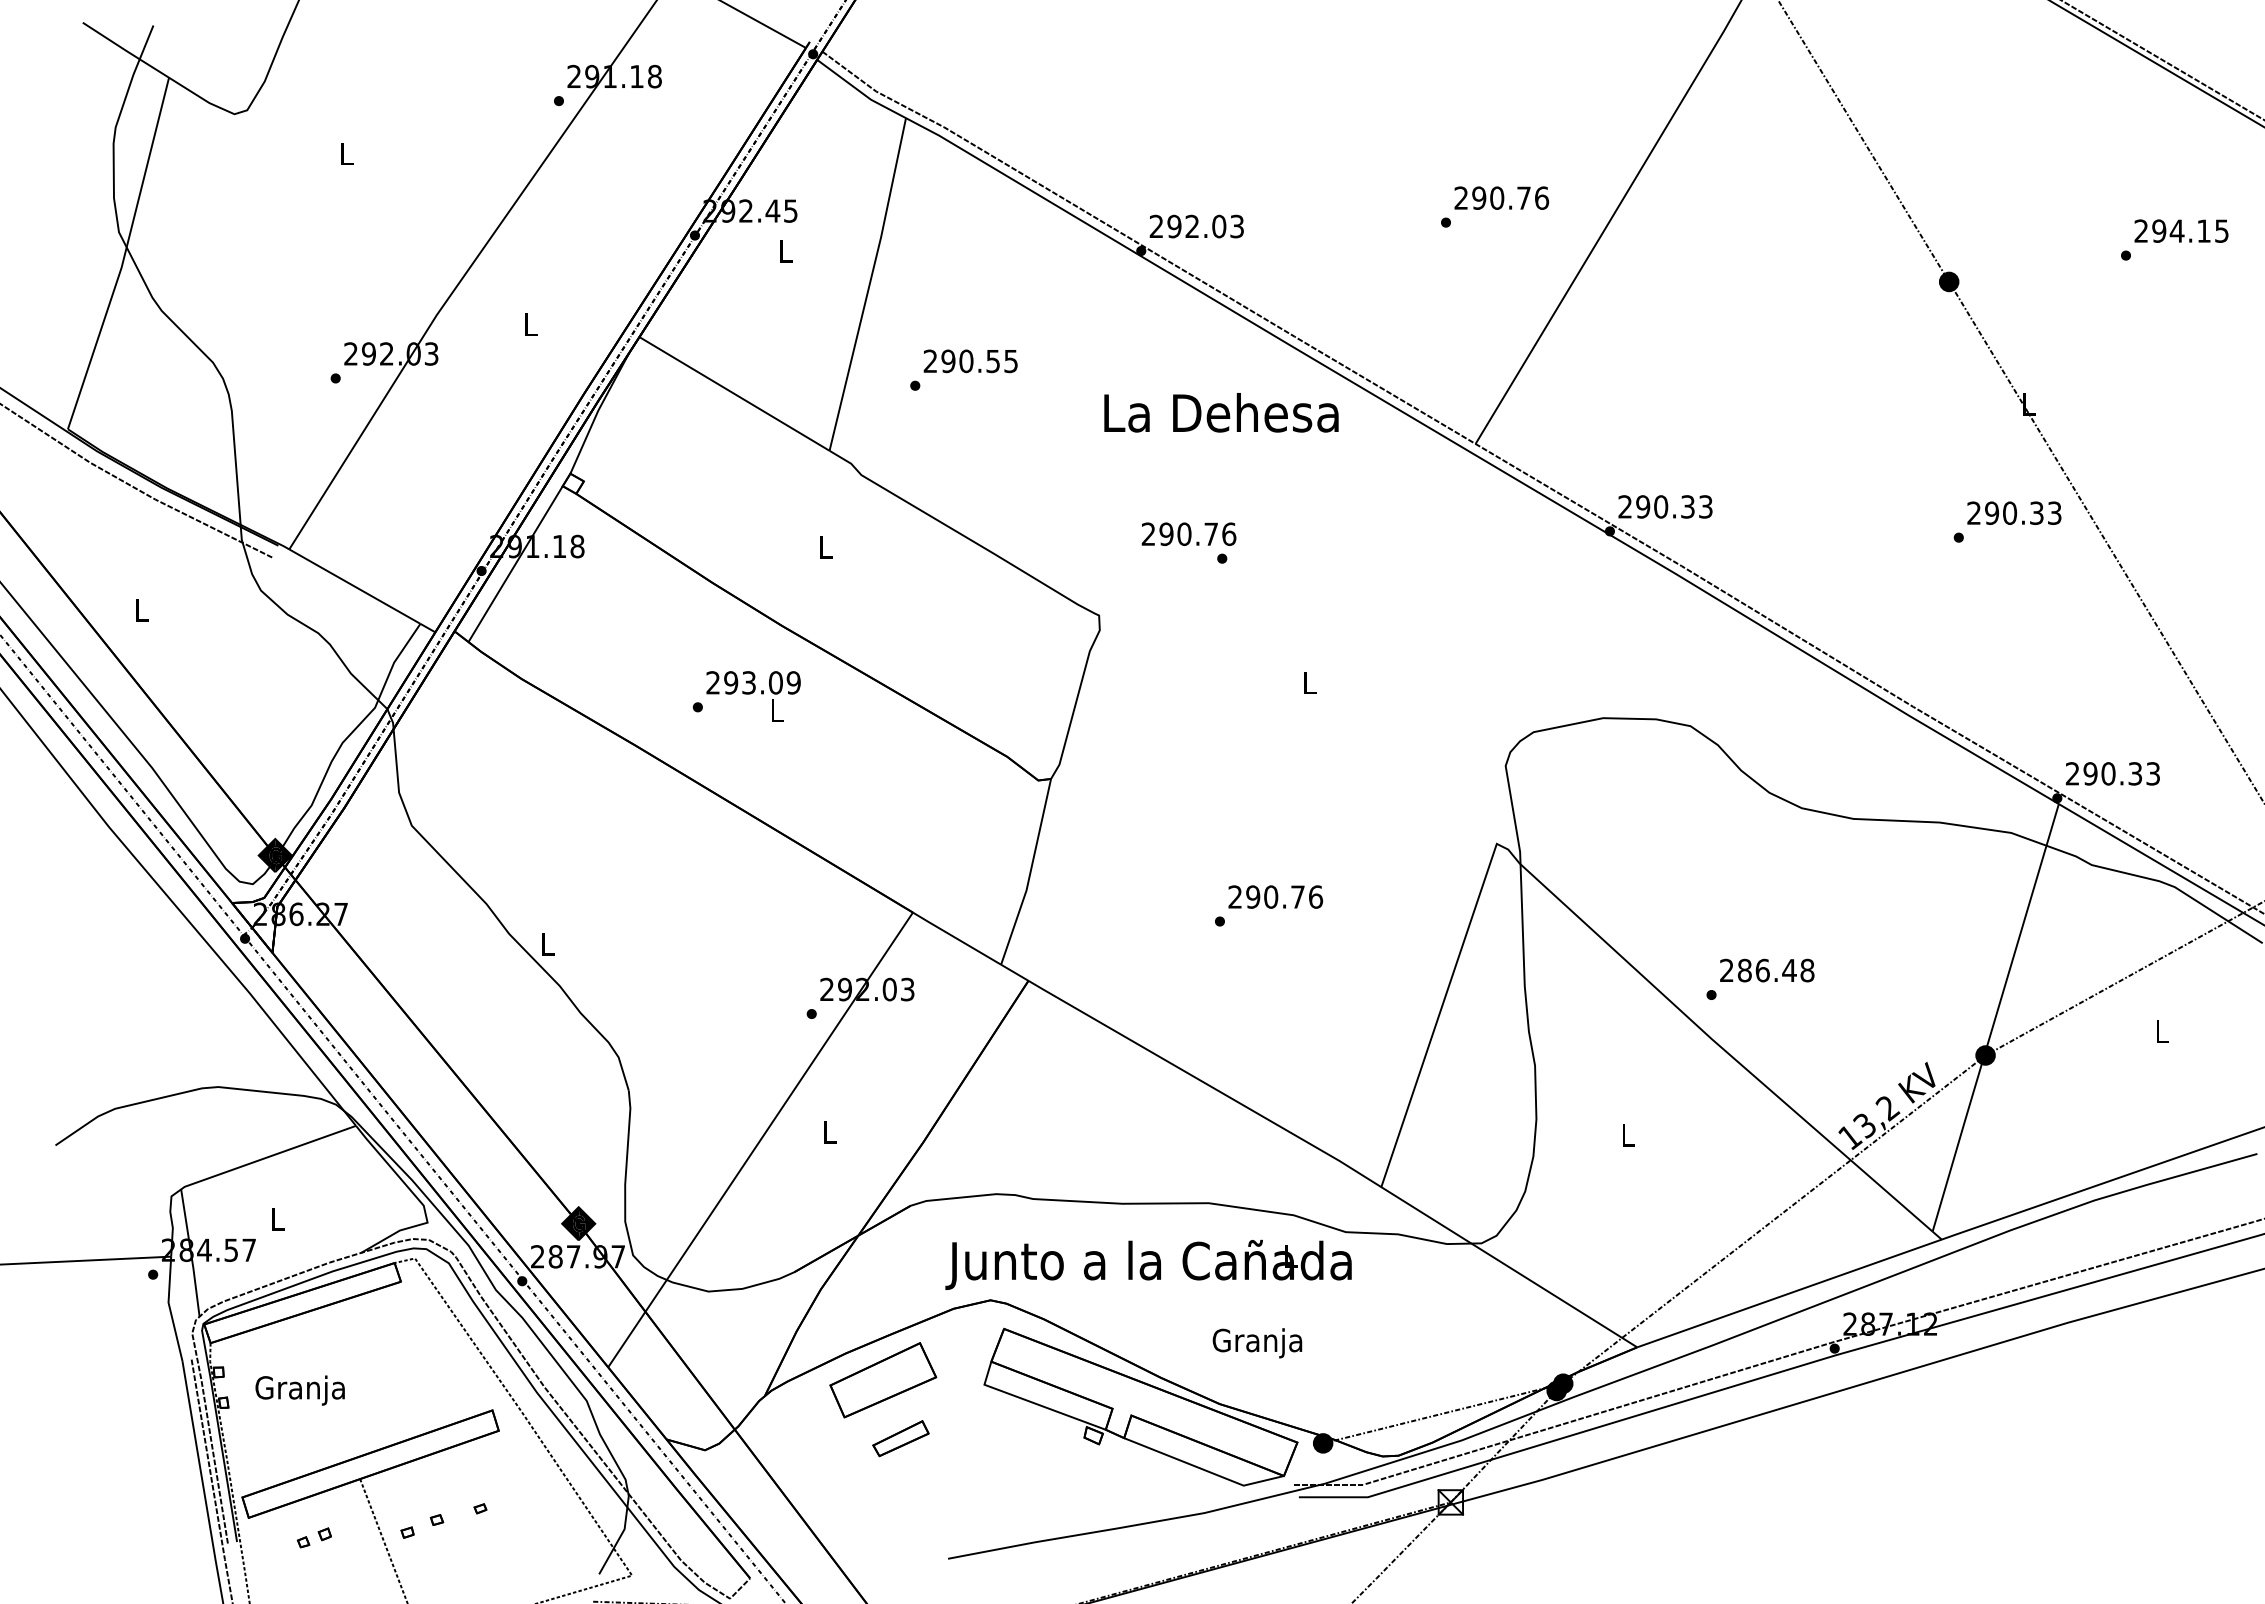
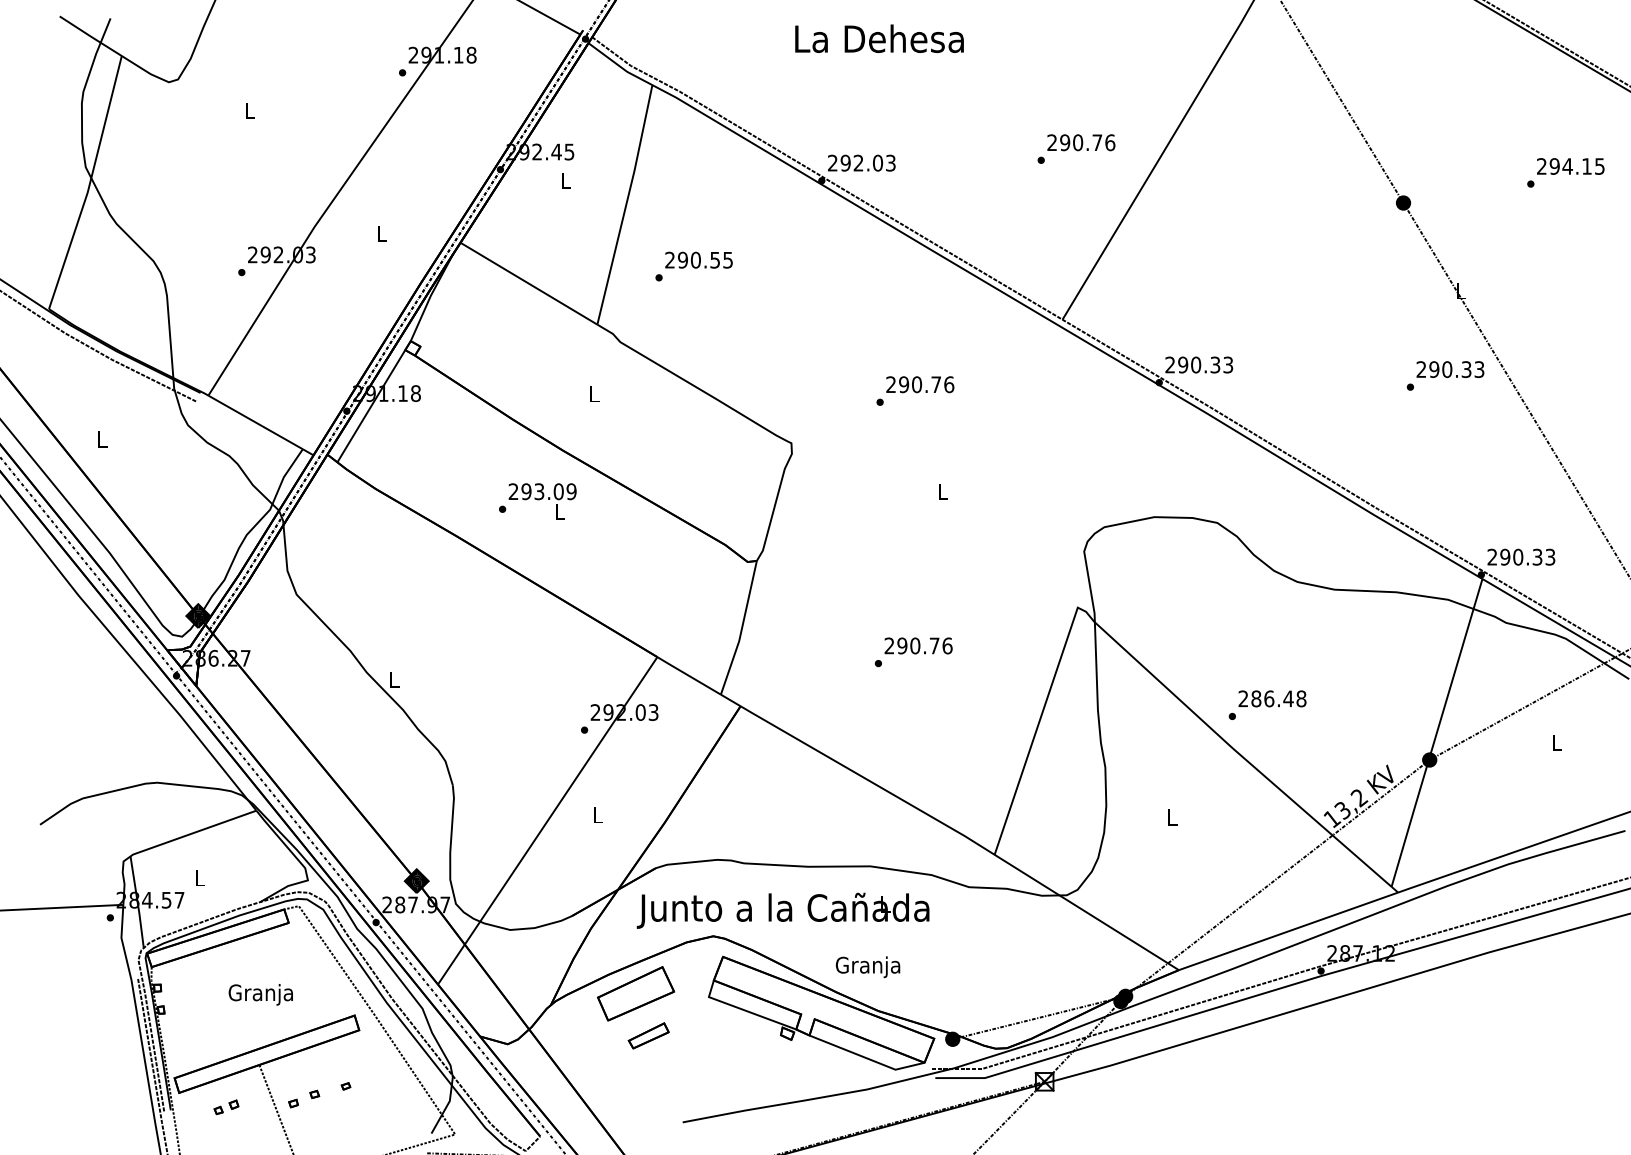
text: (1221, 412) -> (879, 38), moved
text: (1188, 533) -> (919, 384), moved
text: (1148, 1264) -> (783, 910), moved
text: (1257, 1343) -> (868, 967), moved
text: (299, 1390) -> (260, 994), moved

